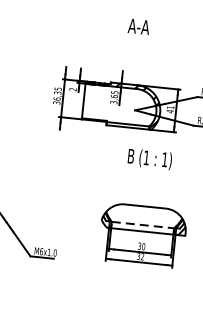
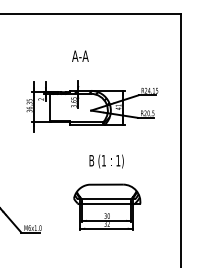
text: (139, 25) -> (80, 55), moved
text: (149, 159) -> (106, 161), moved
line: (142, 225) -> (106, 199), dashed -> solid

